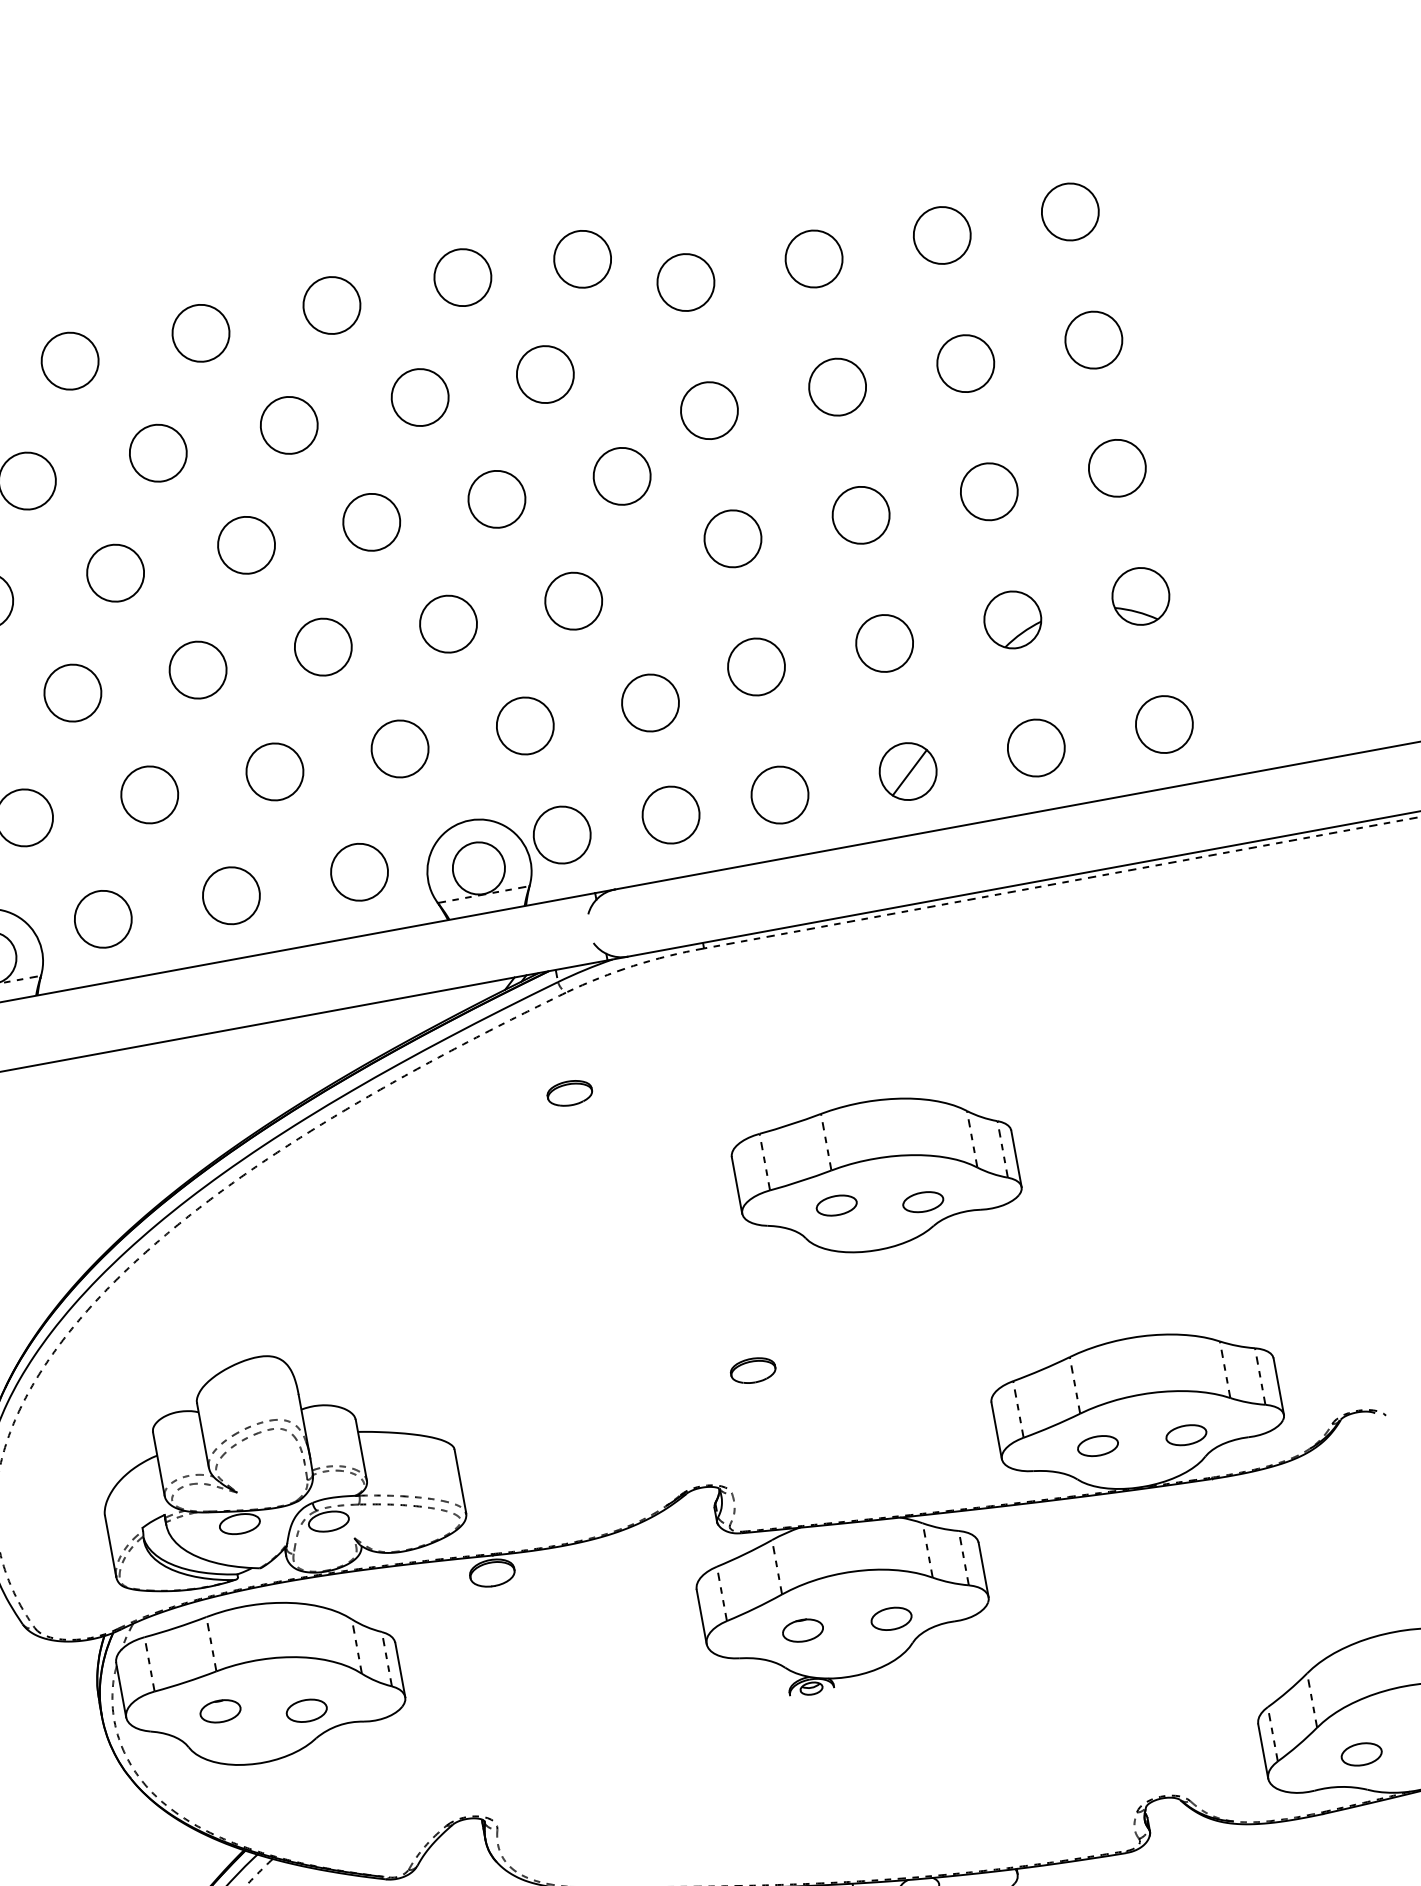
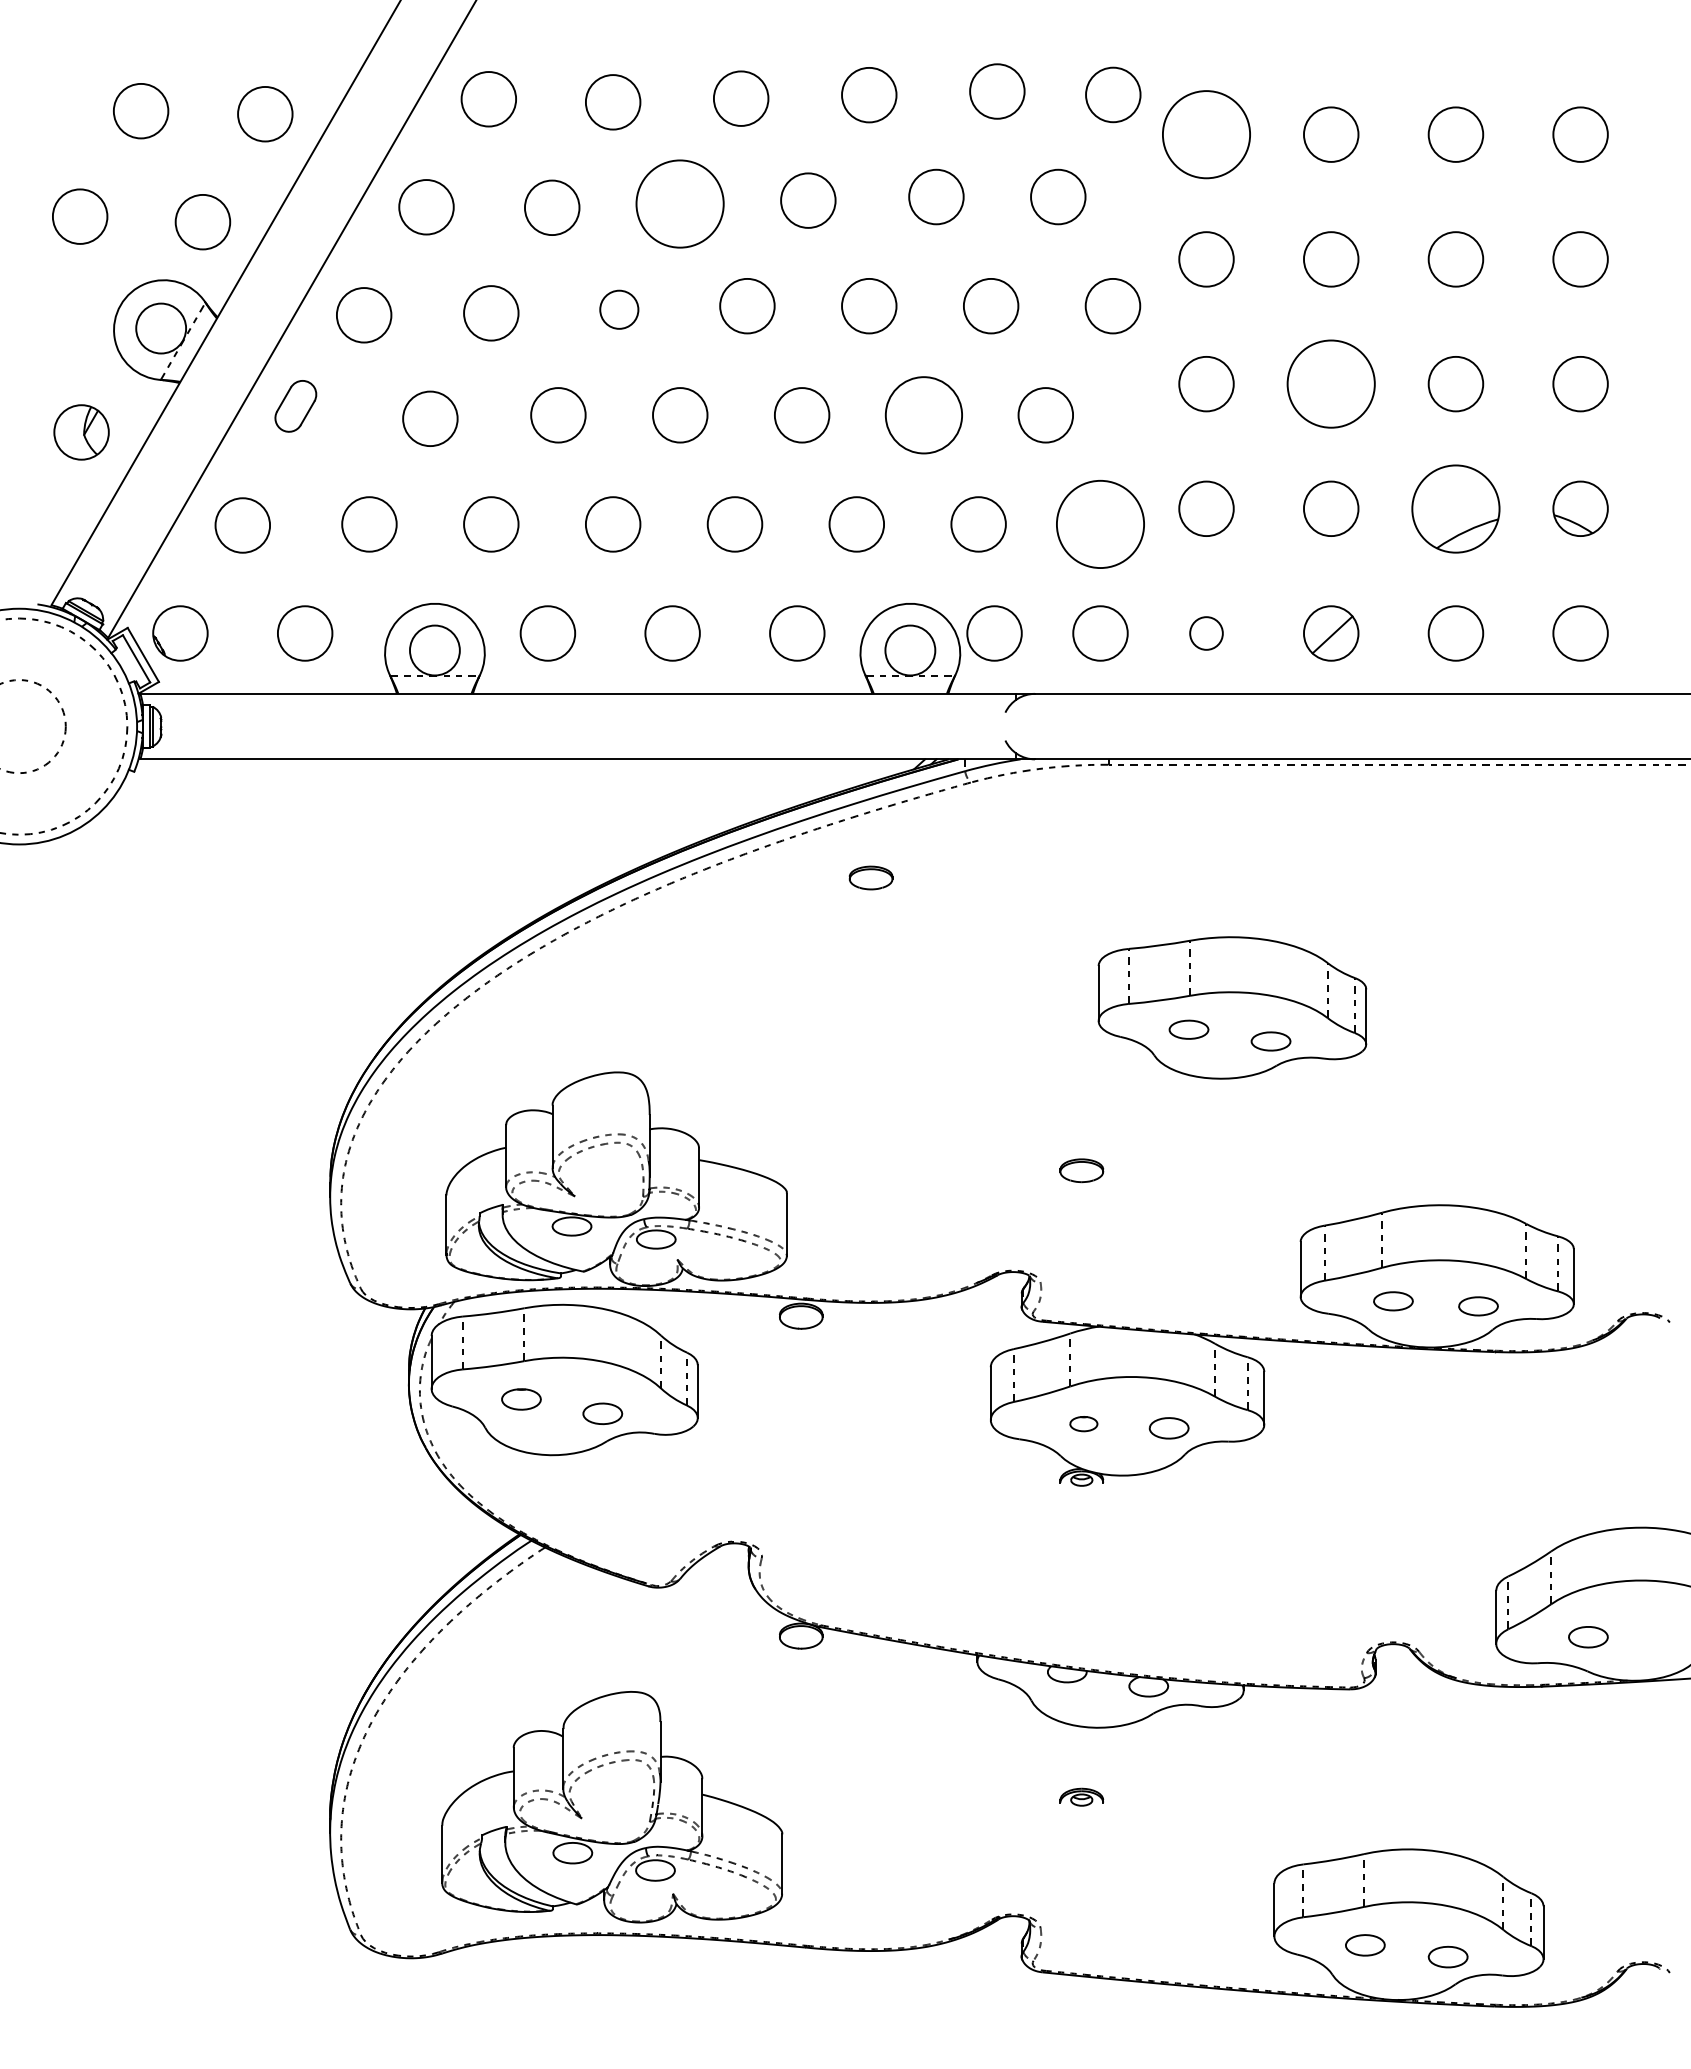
circle: (685, 282) -> (1206, 134), size x1.6
circle: (158, 453) -> (680, 204), size x1.6
circle: (860, 514) -> (1330, 383), size x1.6
circle: (115, 572) -> (619, 309), size x0.7
part: (1012, 619) -> (1455, 508), size x1.6
circle: (448, 624) -> (923, 415), size x1.4
circle: (650, 703) -> (1100, 524), size x1.6
circle: (779, 795) -> (1206, 633), size x0.6
part: (569, 1092) -> (870, 877), moved
part: (802, 1630) -> (1083, 1423), size x0.7

